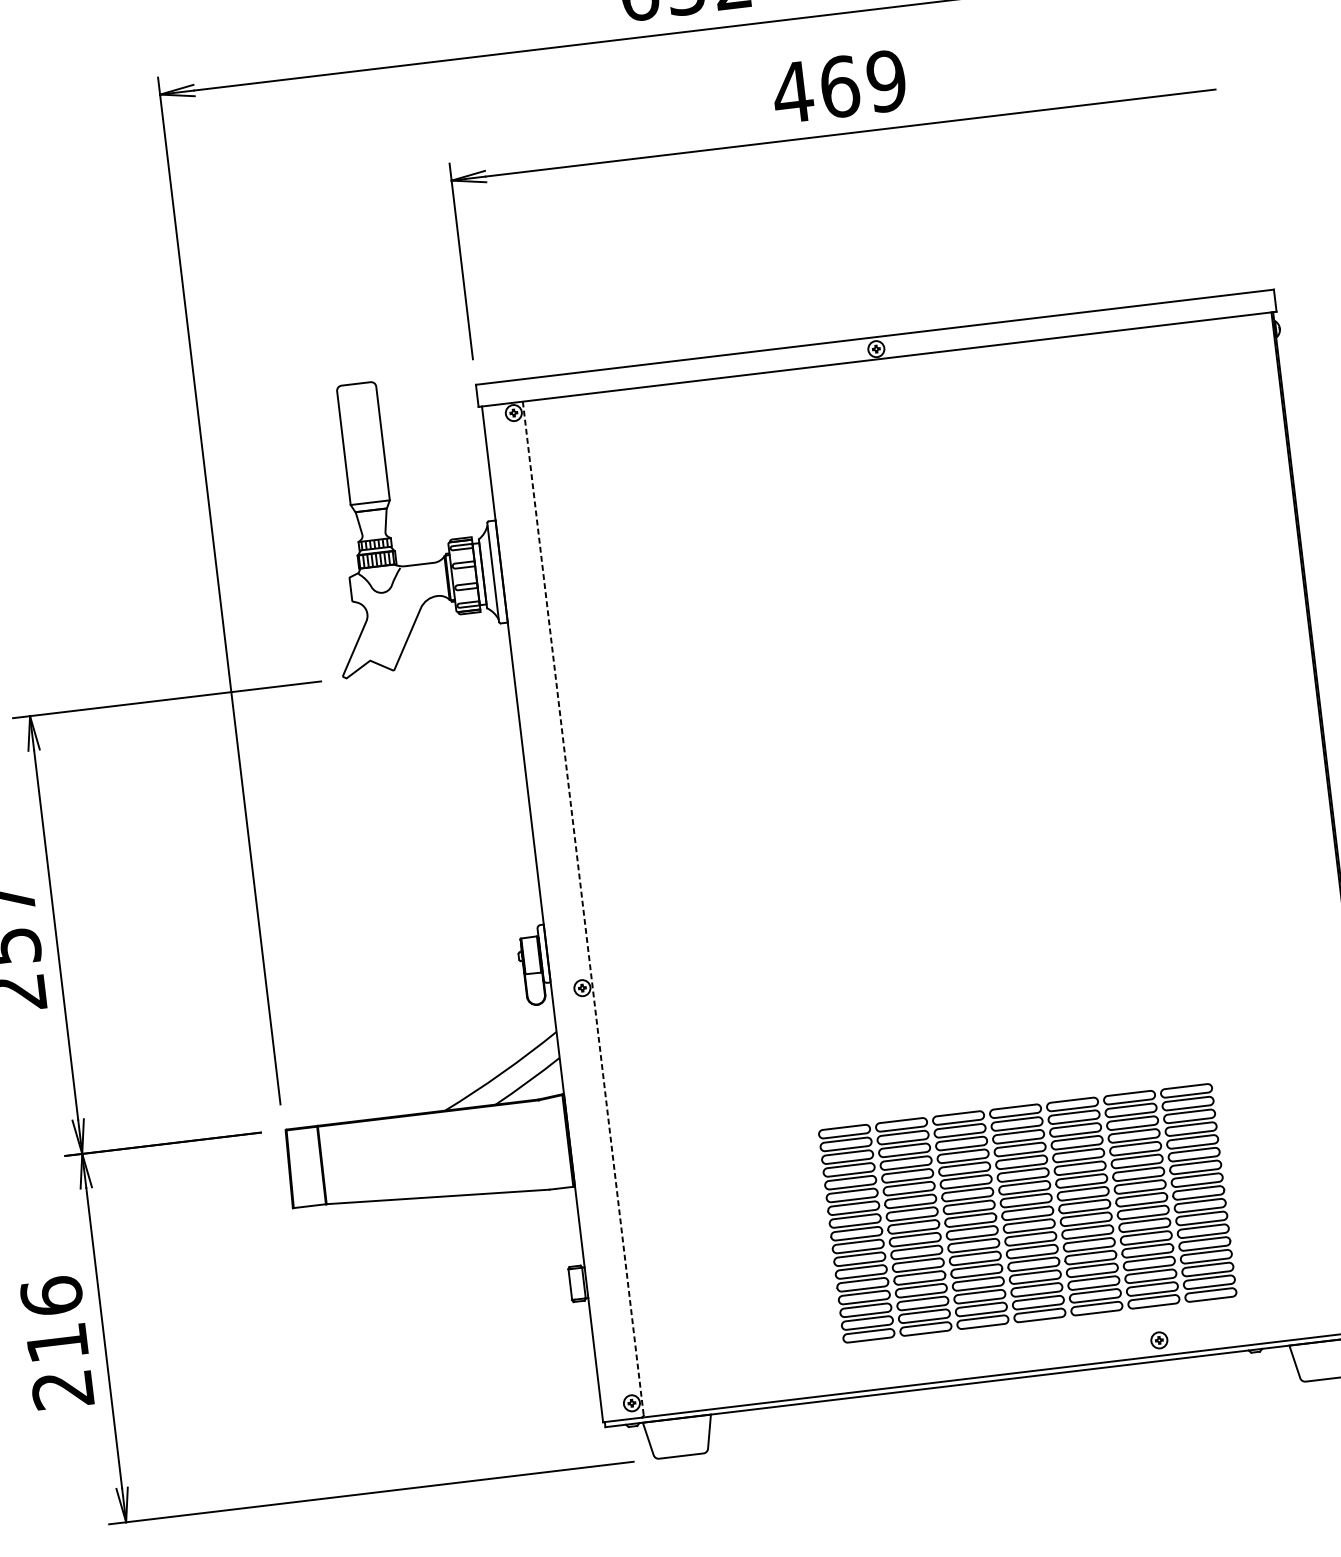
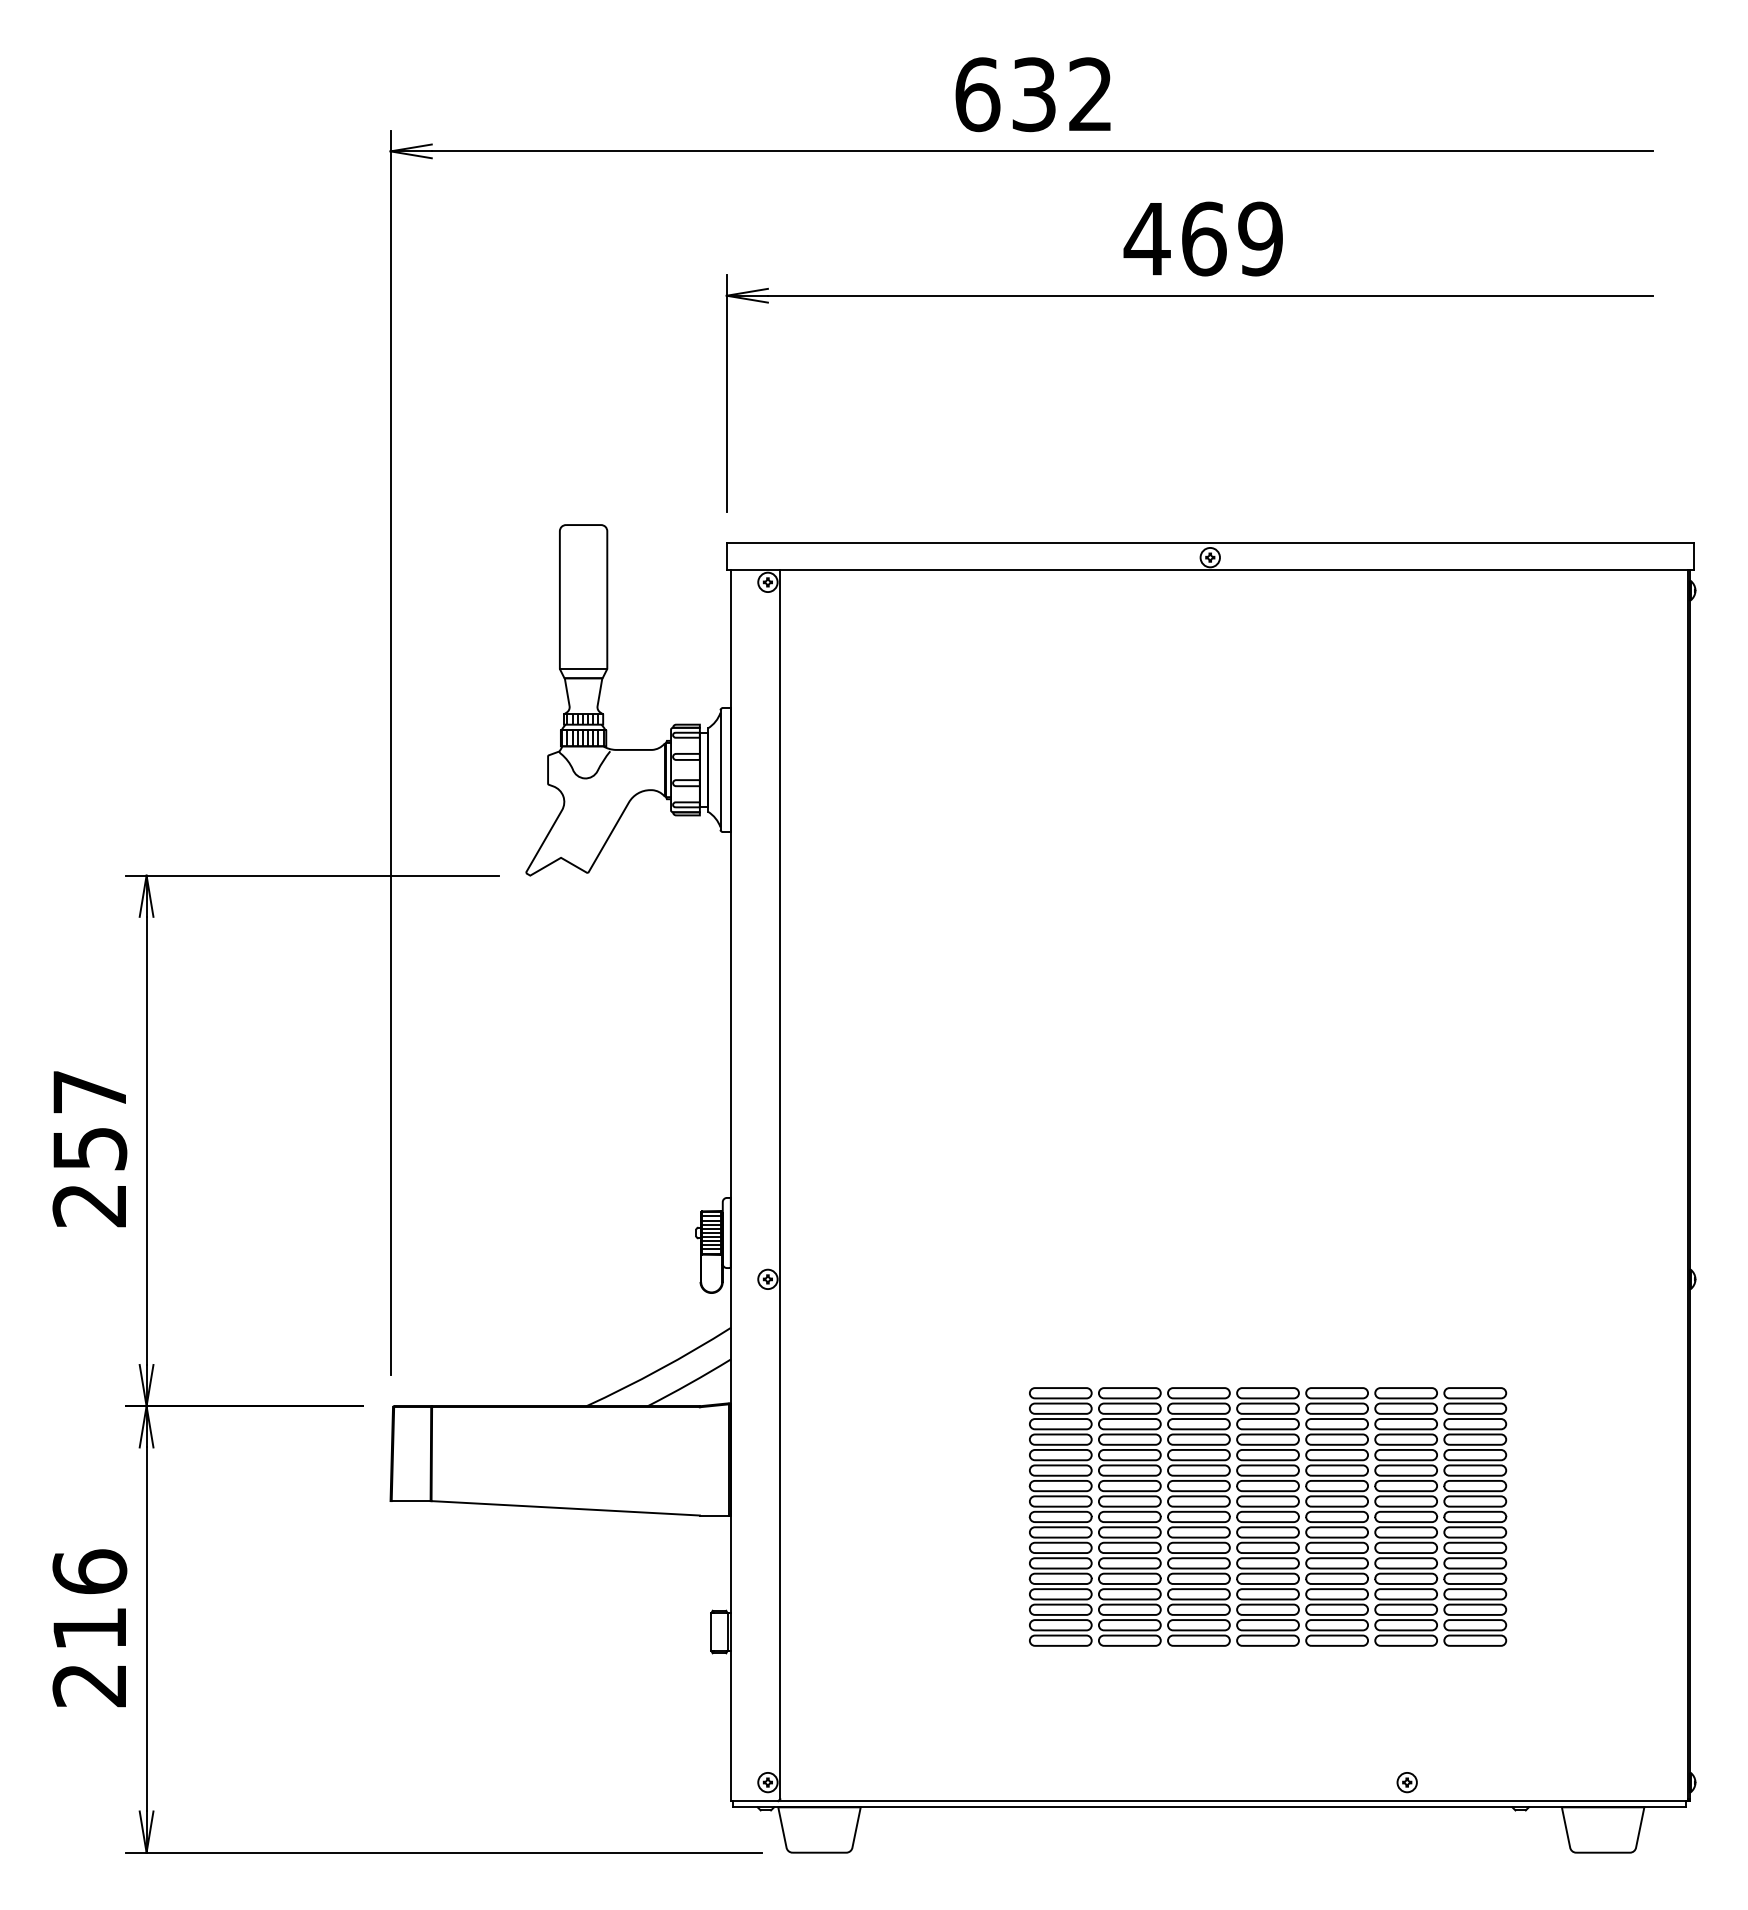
line: (583, 908) -> (780, 1184), dashed -> solid
hatch: (530, 955) -> (710, 1232), added
part: (1027, 1213) -> (1267, 1516), moved

